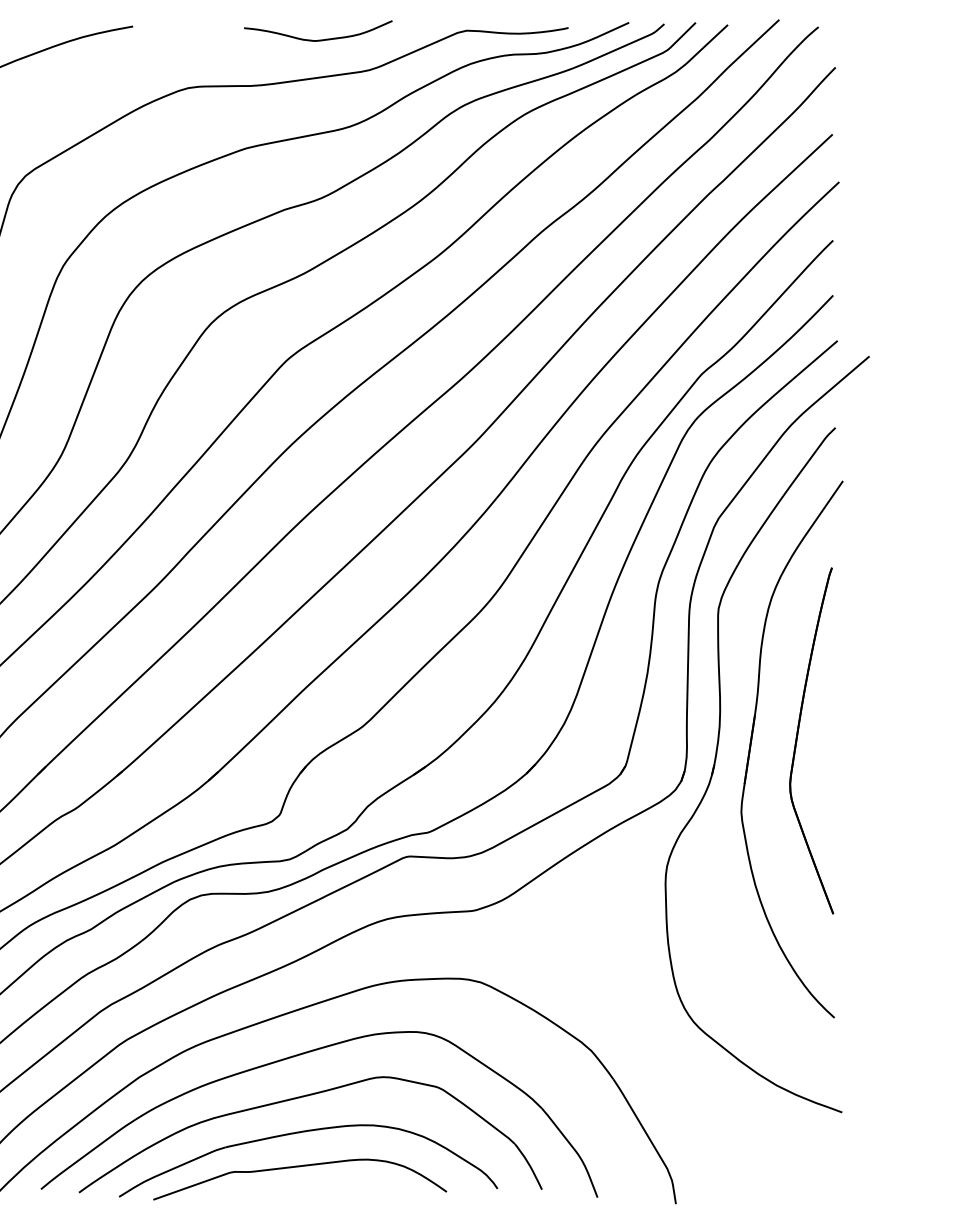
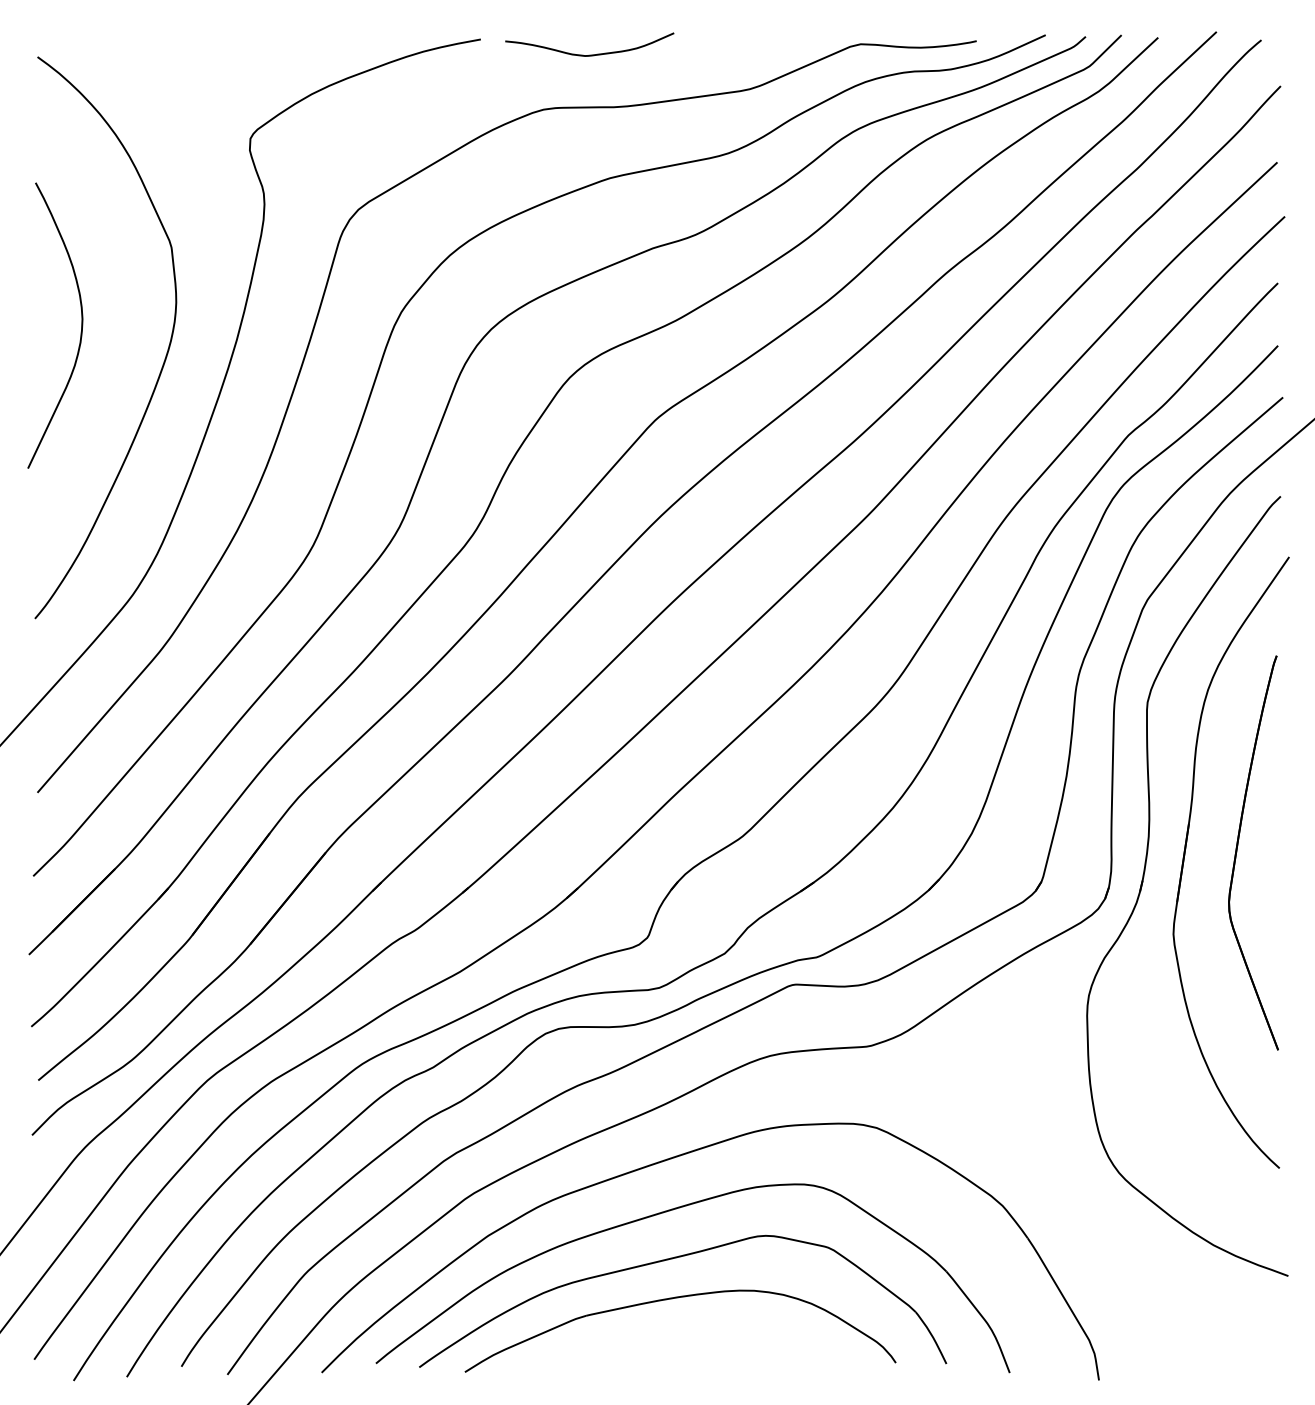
curve: (318, 39) -> (589, 54), moved
curve: (299, 1167) -> (670, 1338), removed

